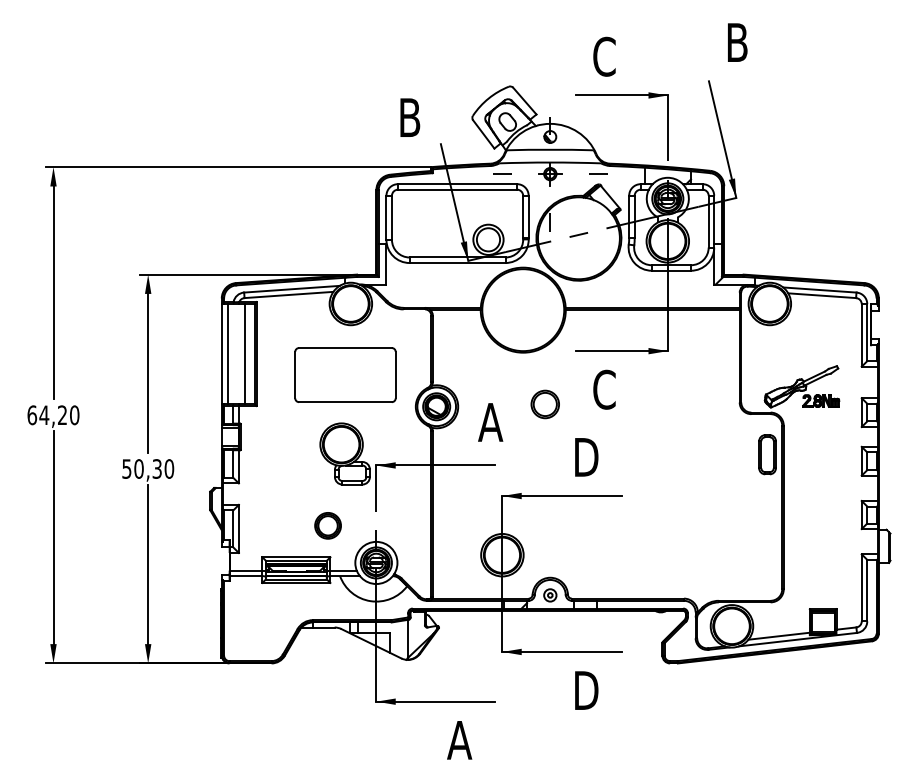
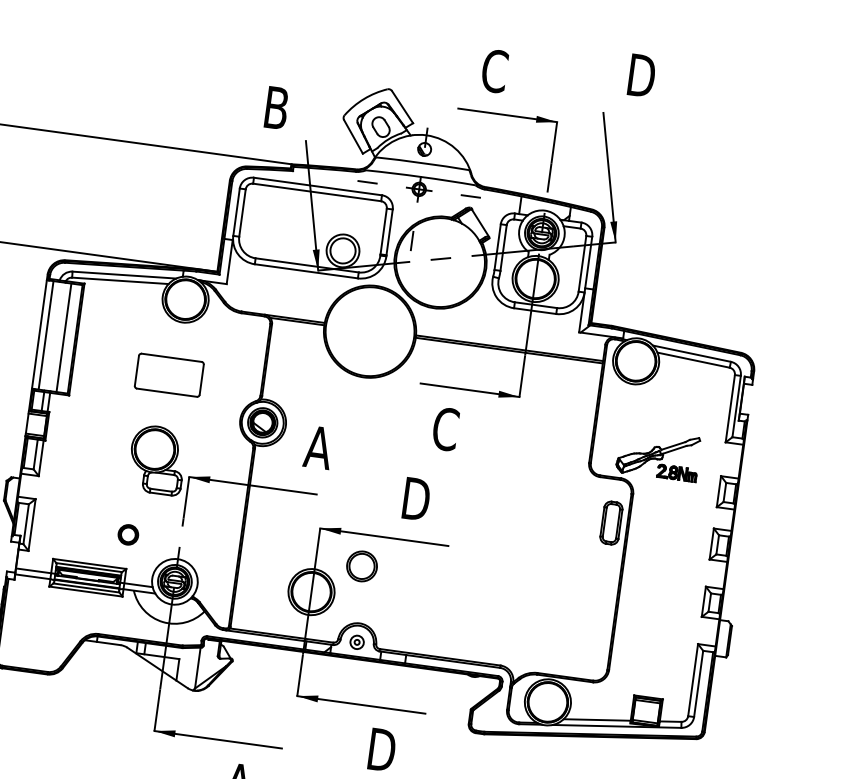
text: (741, 42) -> (644, 76), B -> D
part: (345, 374) -> (169, 374), size x0.6
part: (544, 404) -> (361, 566), moved
part: (327, 525) -> (127, 534), size x0.7

